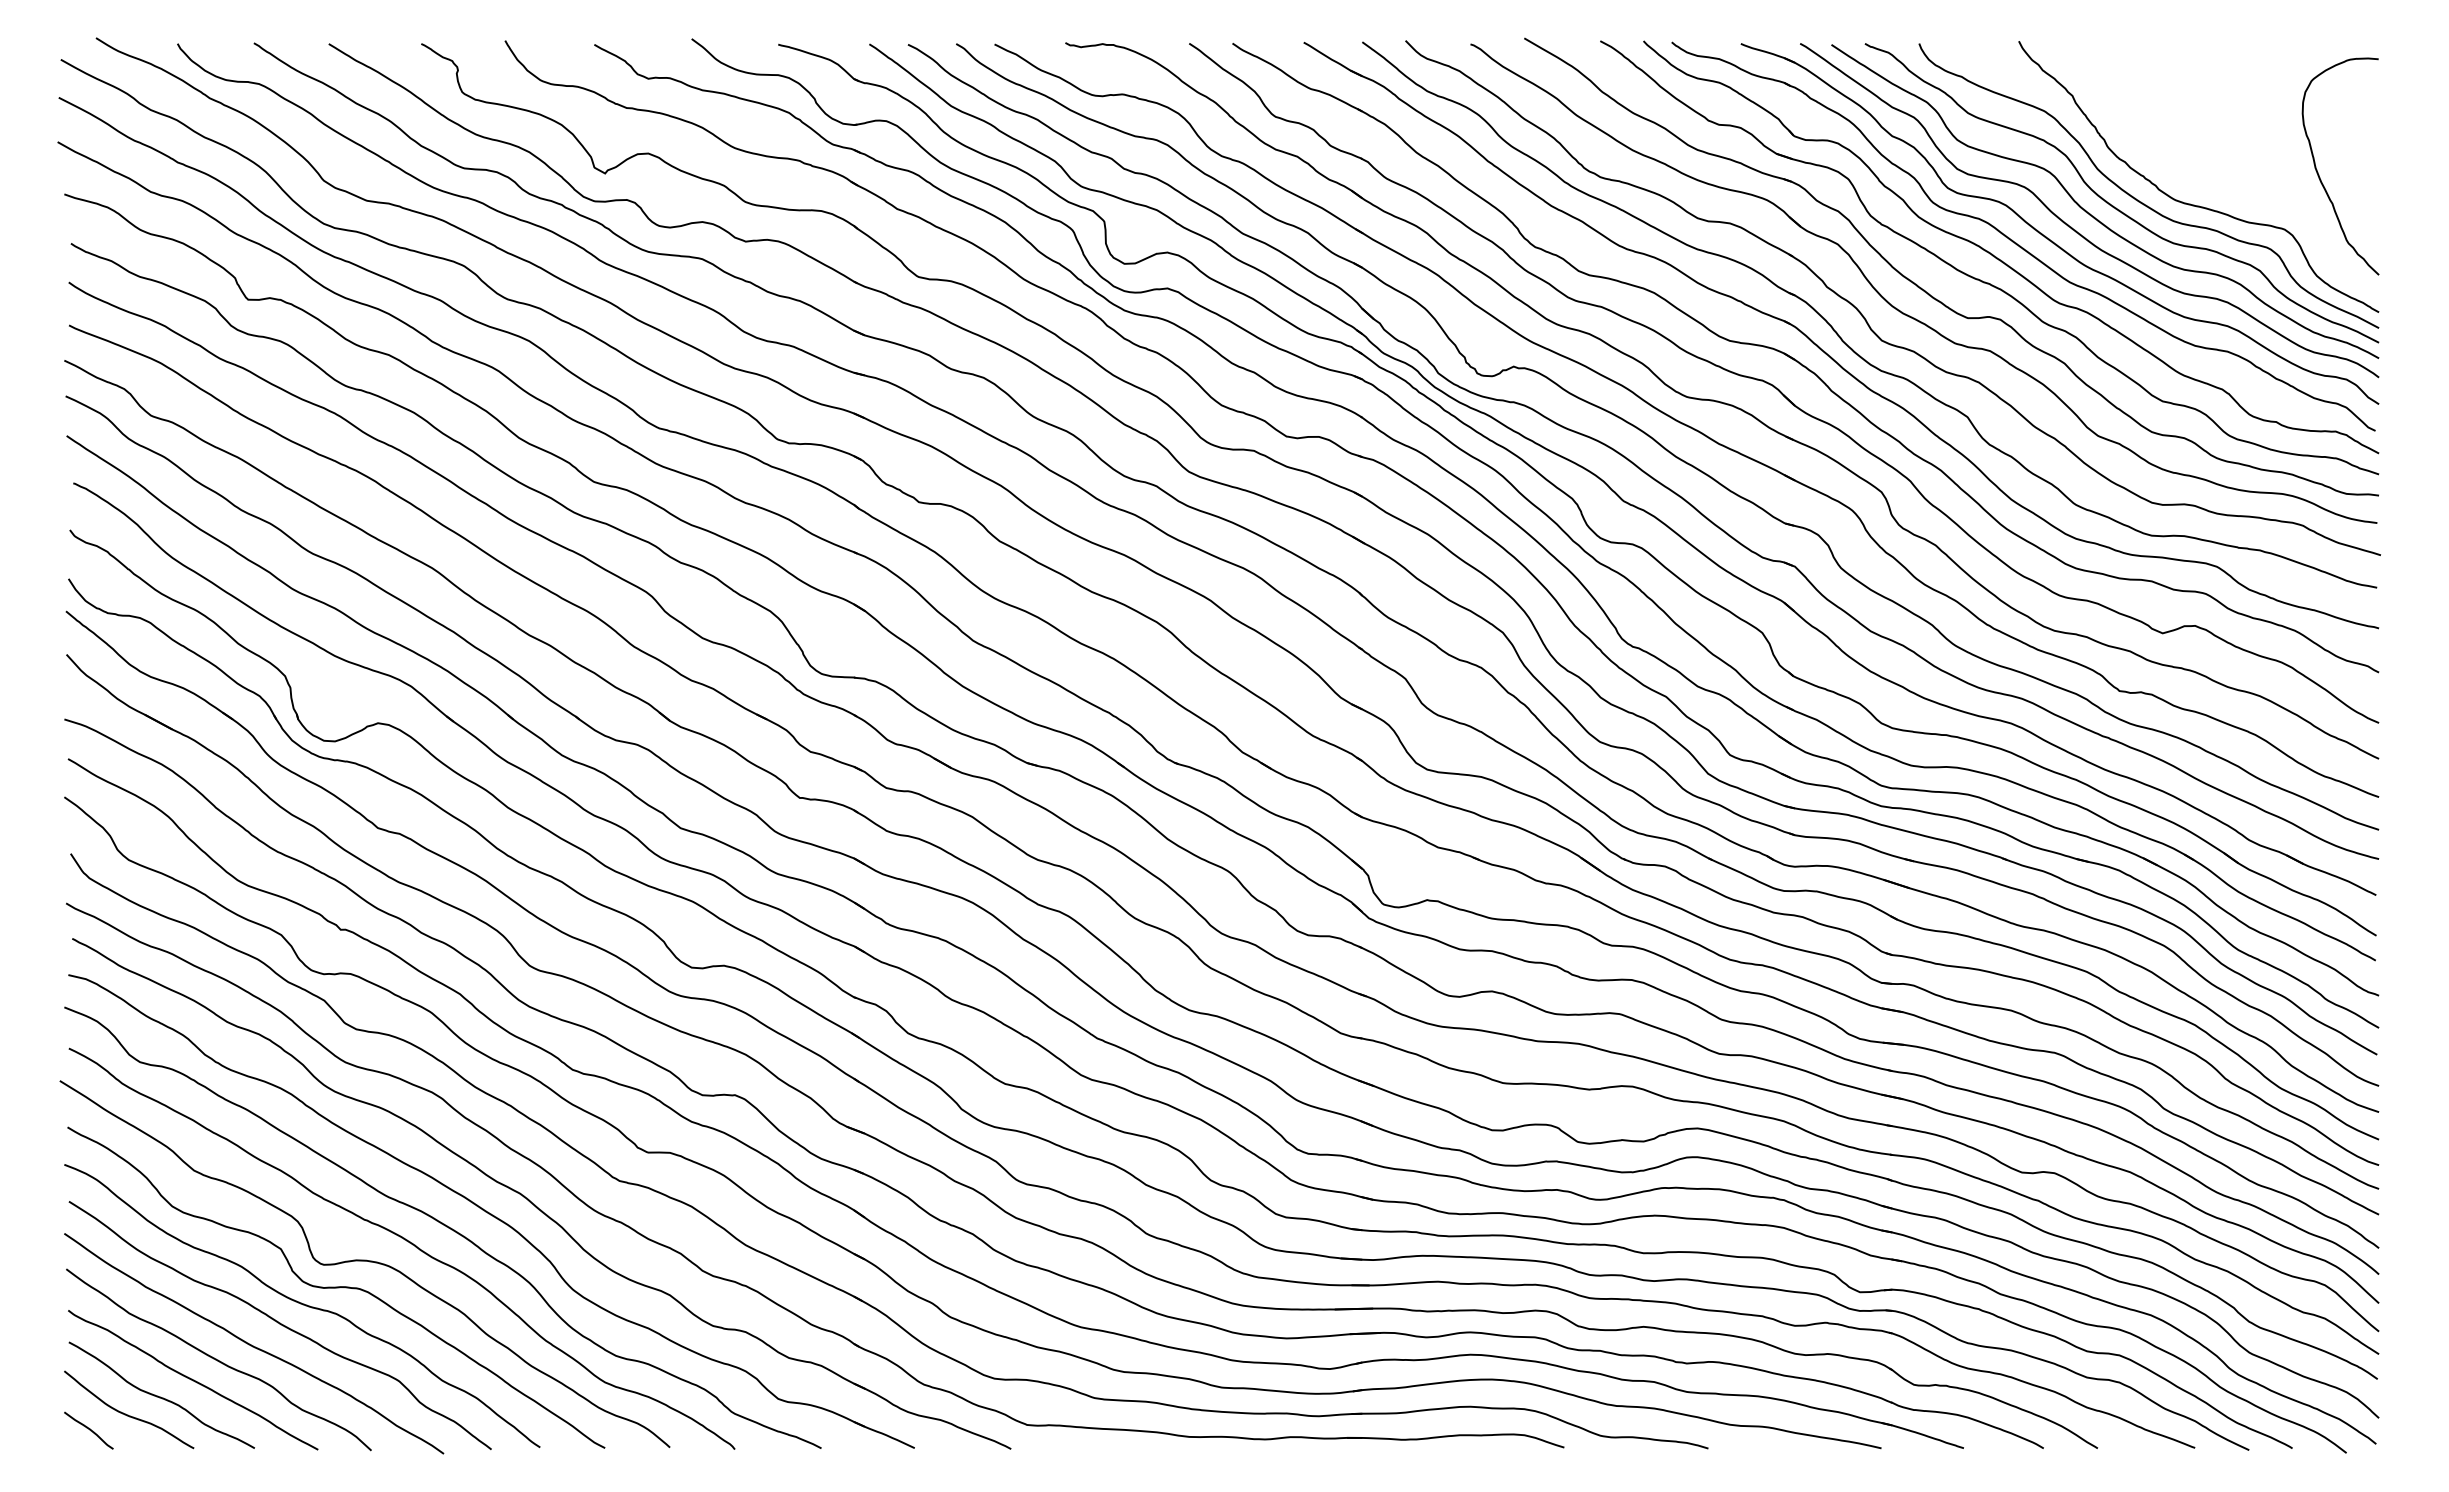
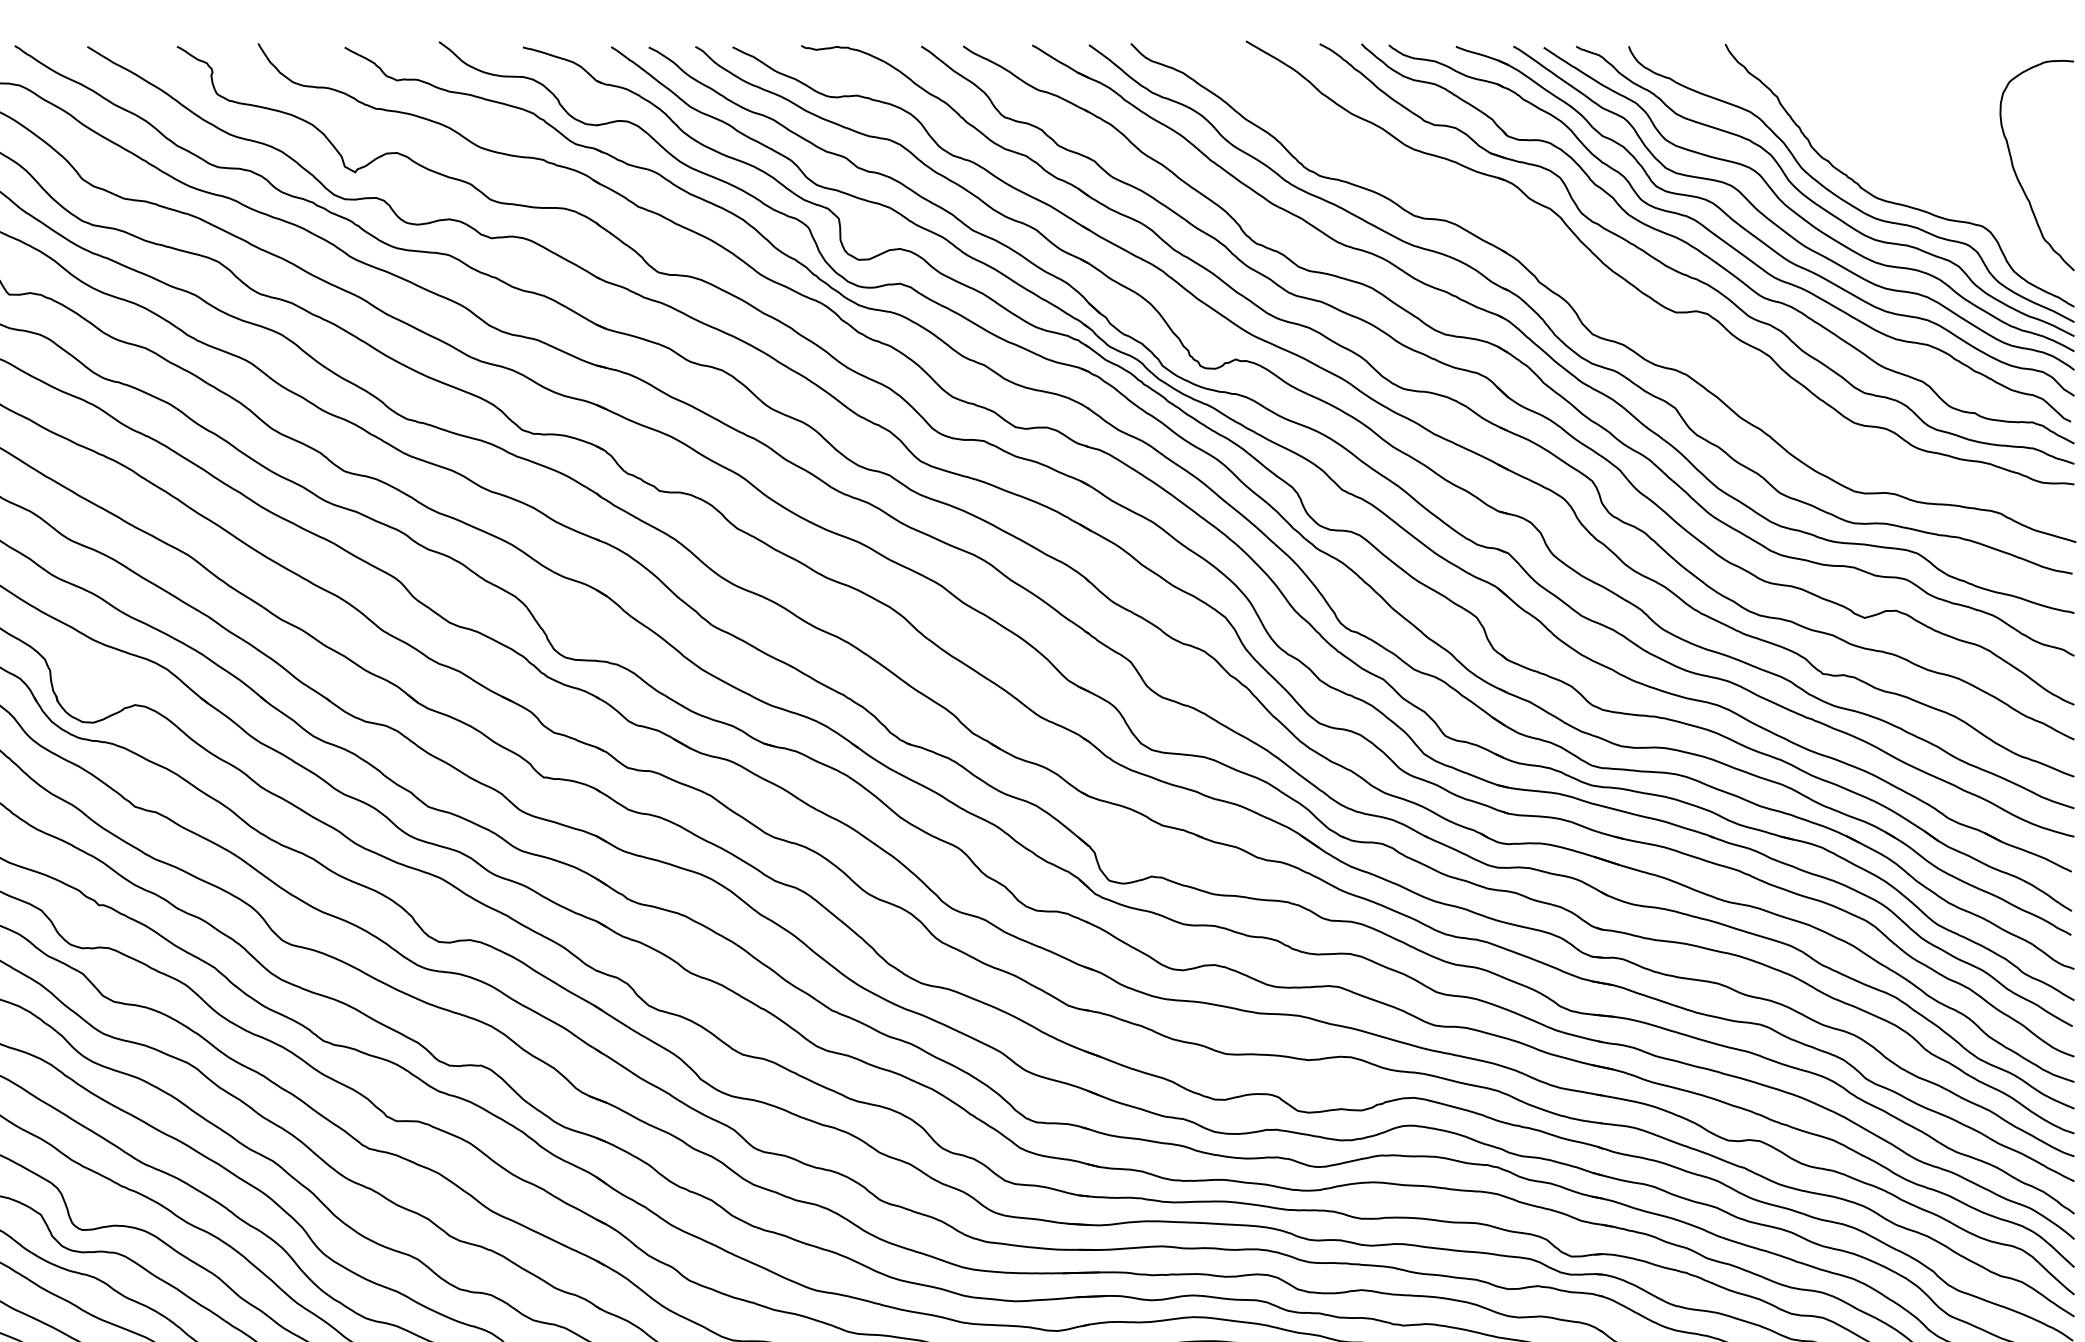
part: (1910, 315) -> (1620, 309), removed

